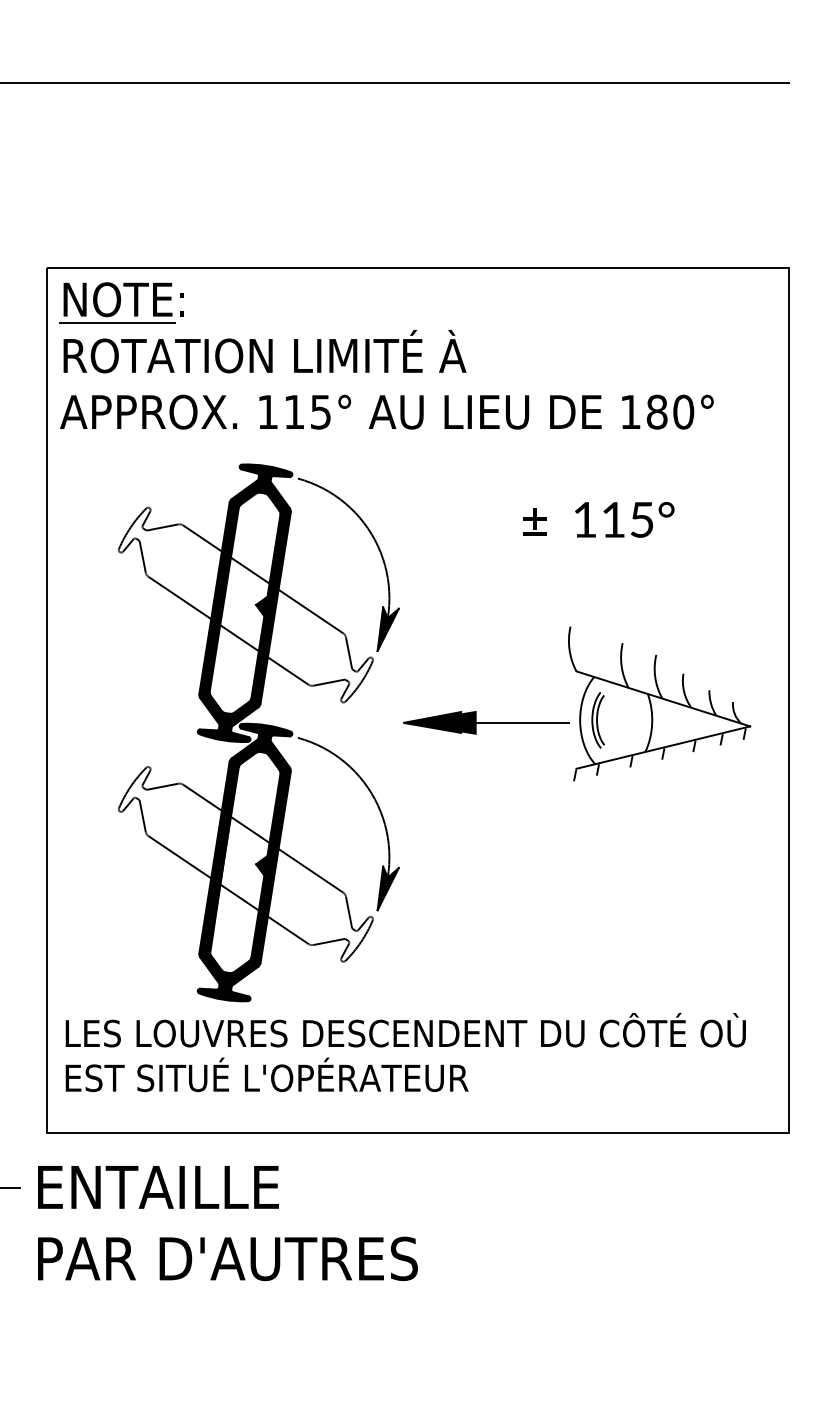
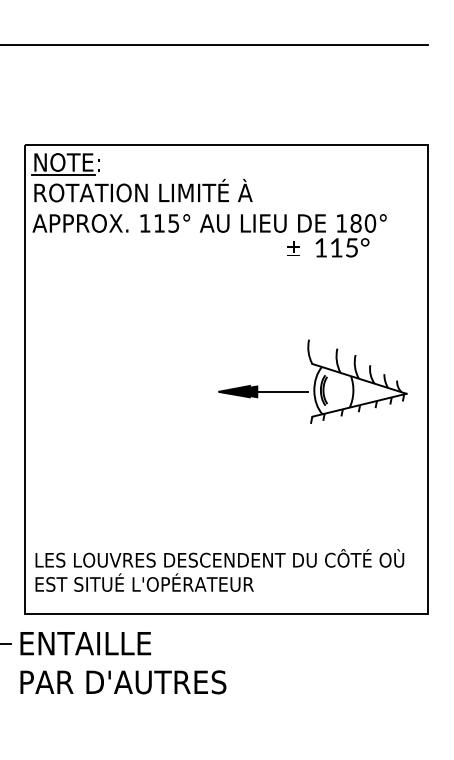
text: (598, 519) -> (328, 247), moved
part: (259, 731) -> (140, 396), removed

